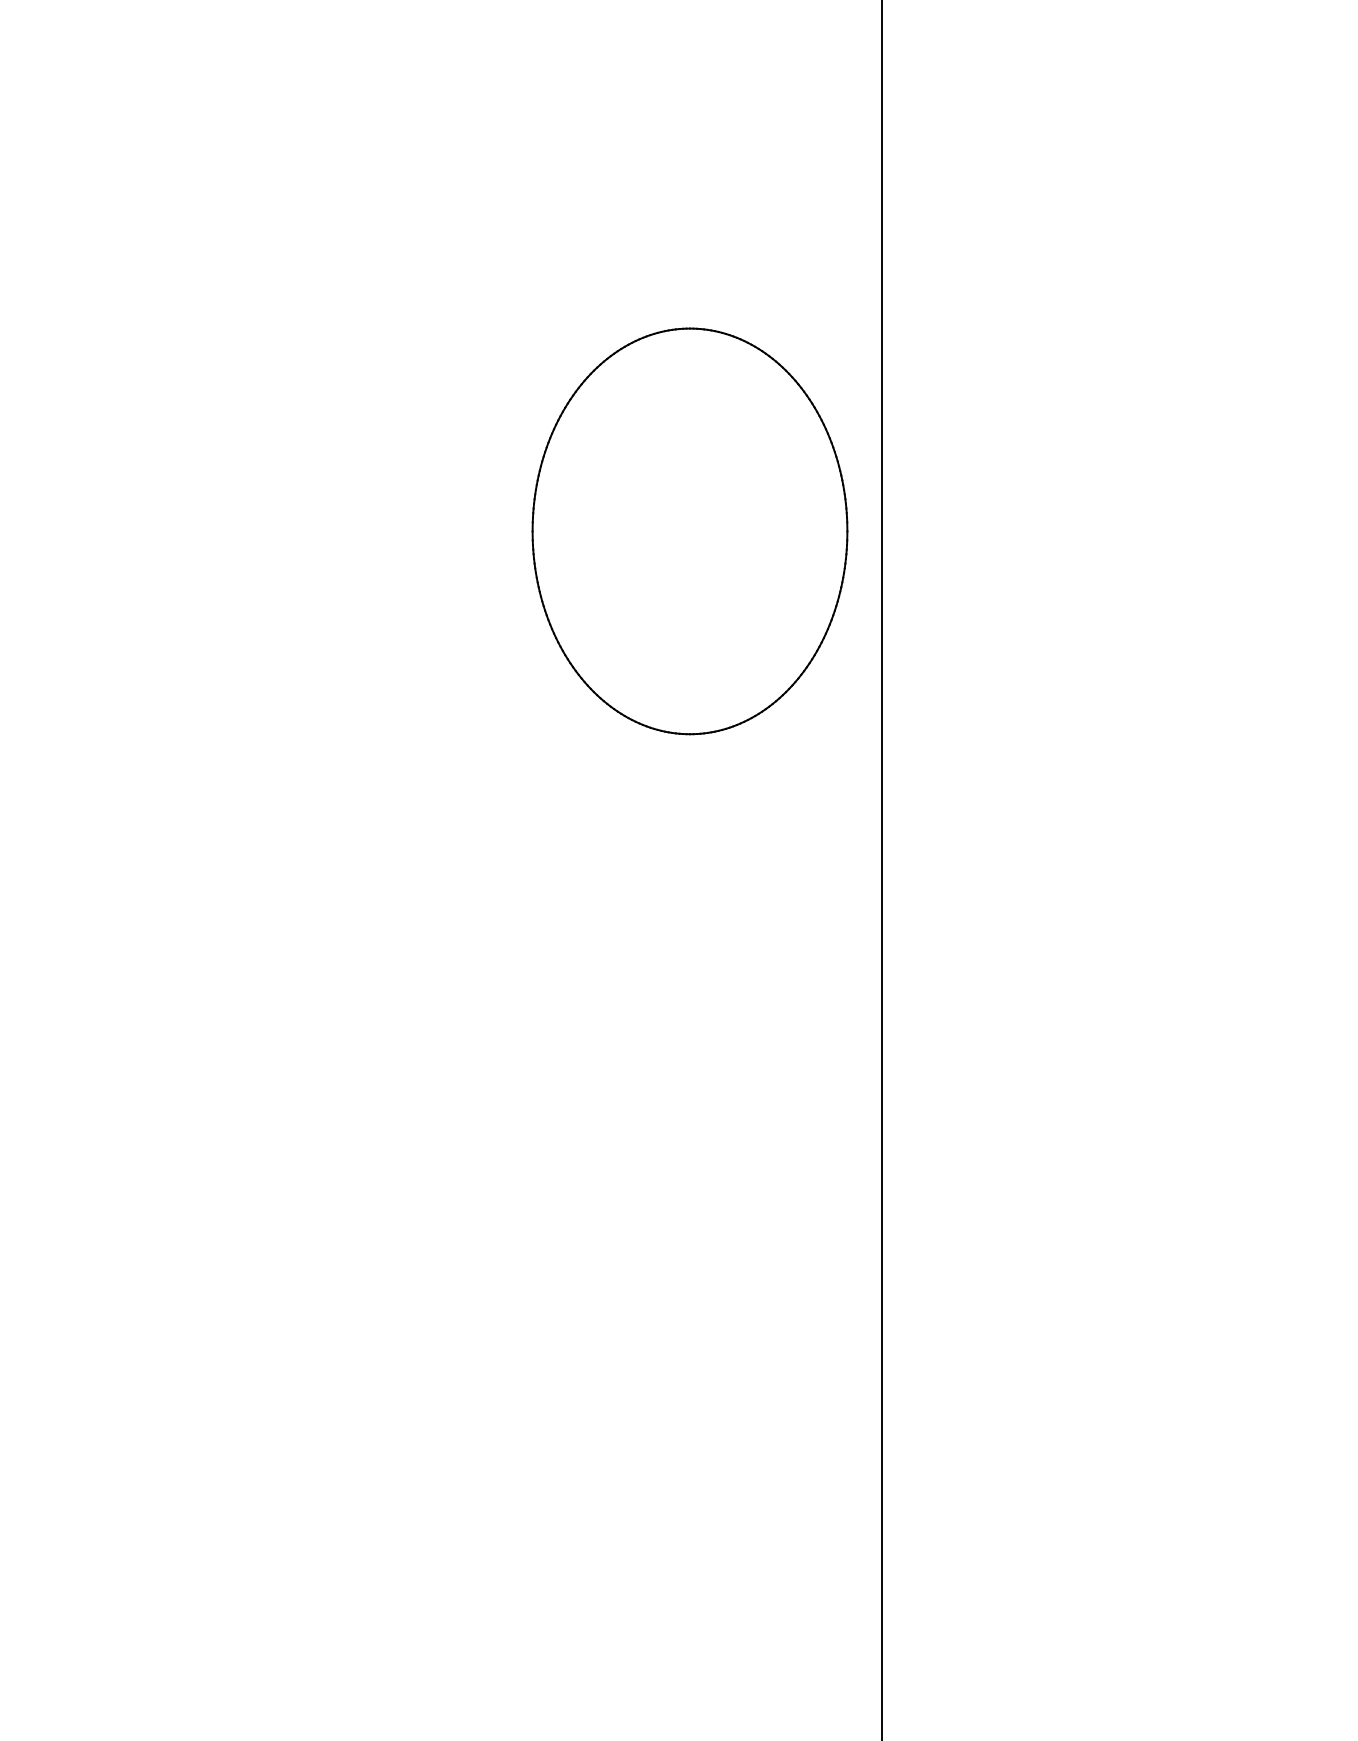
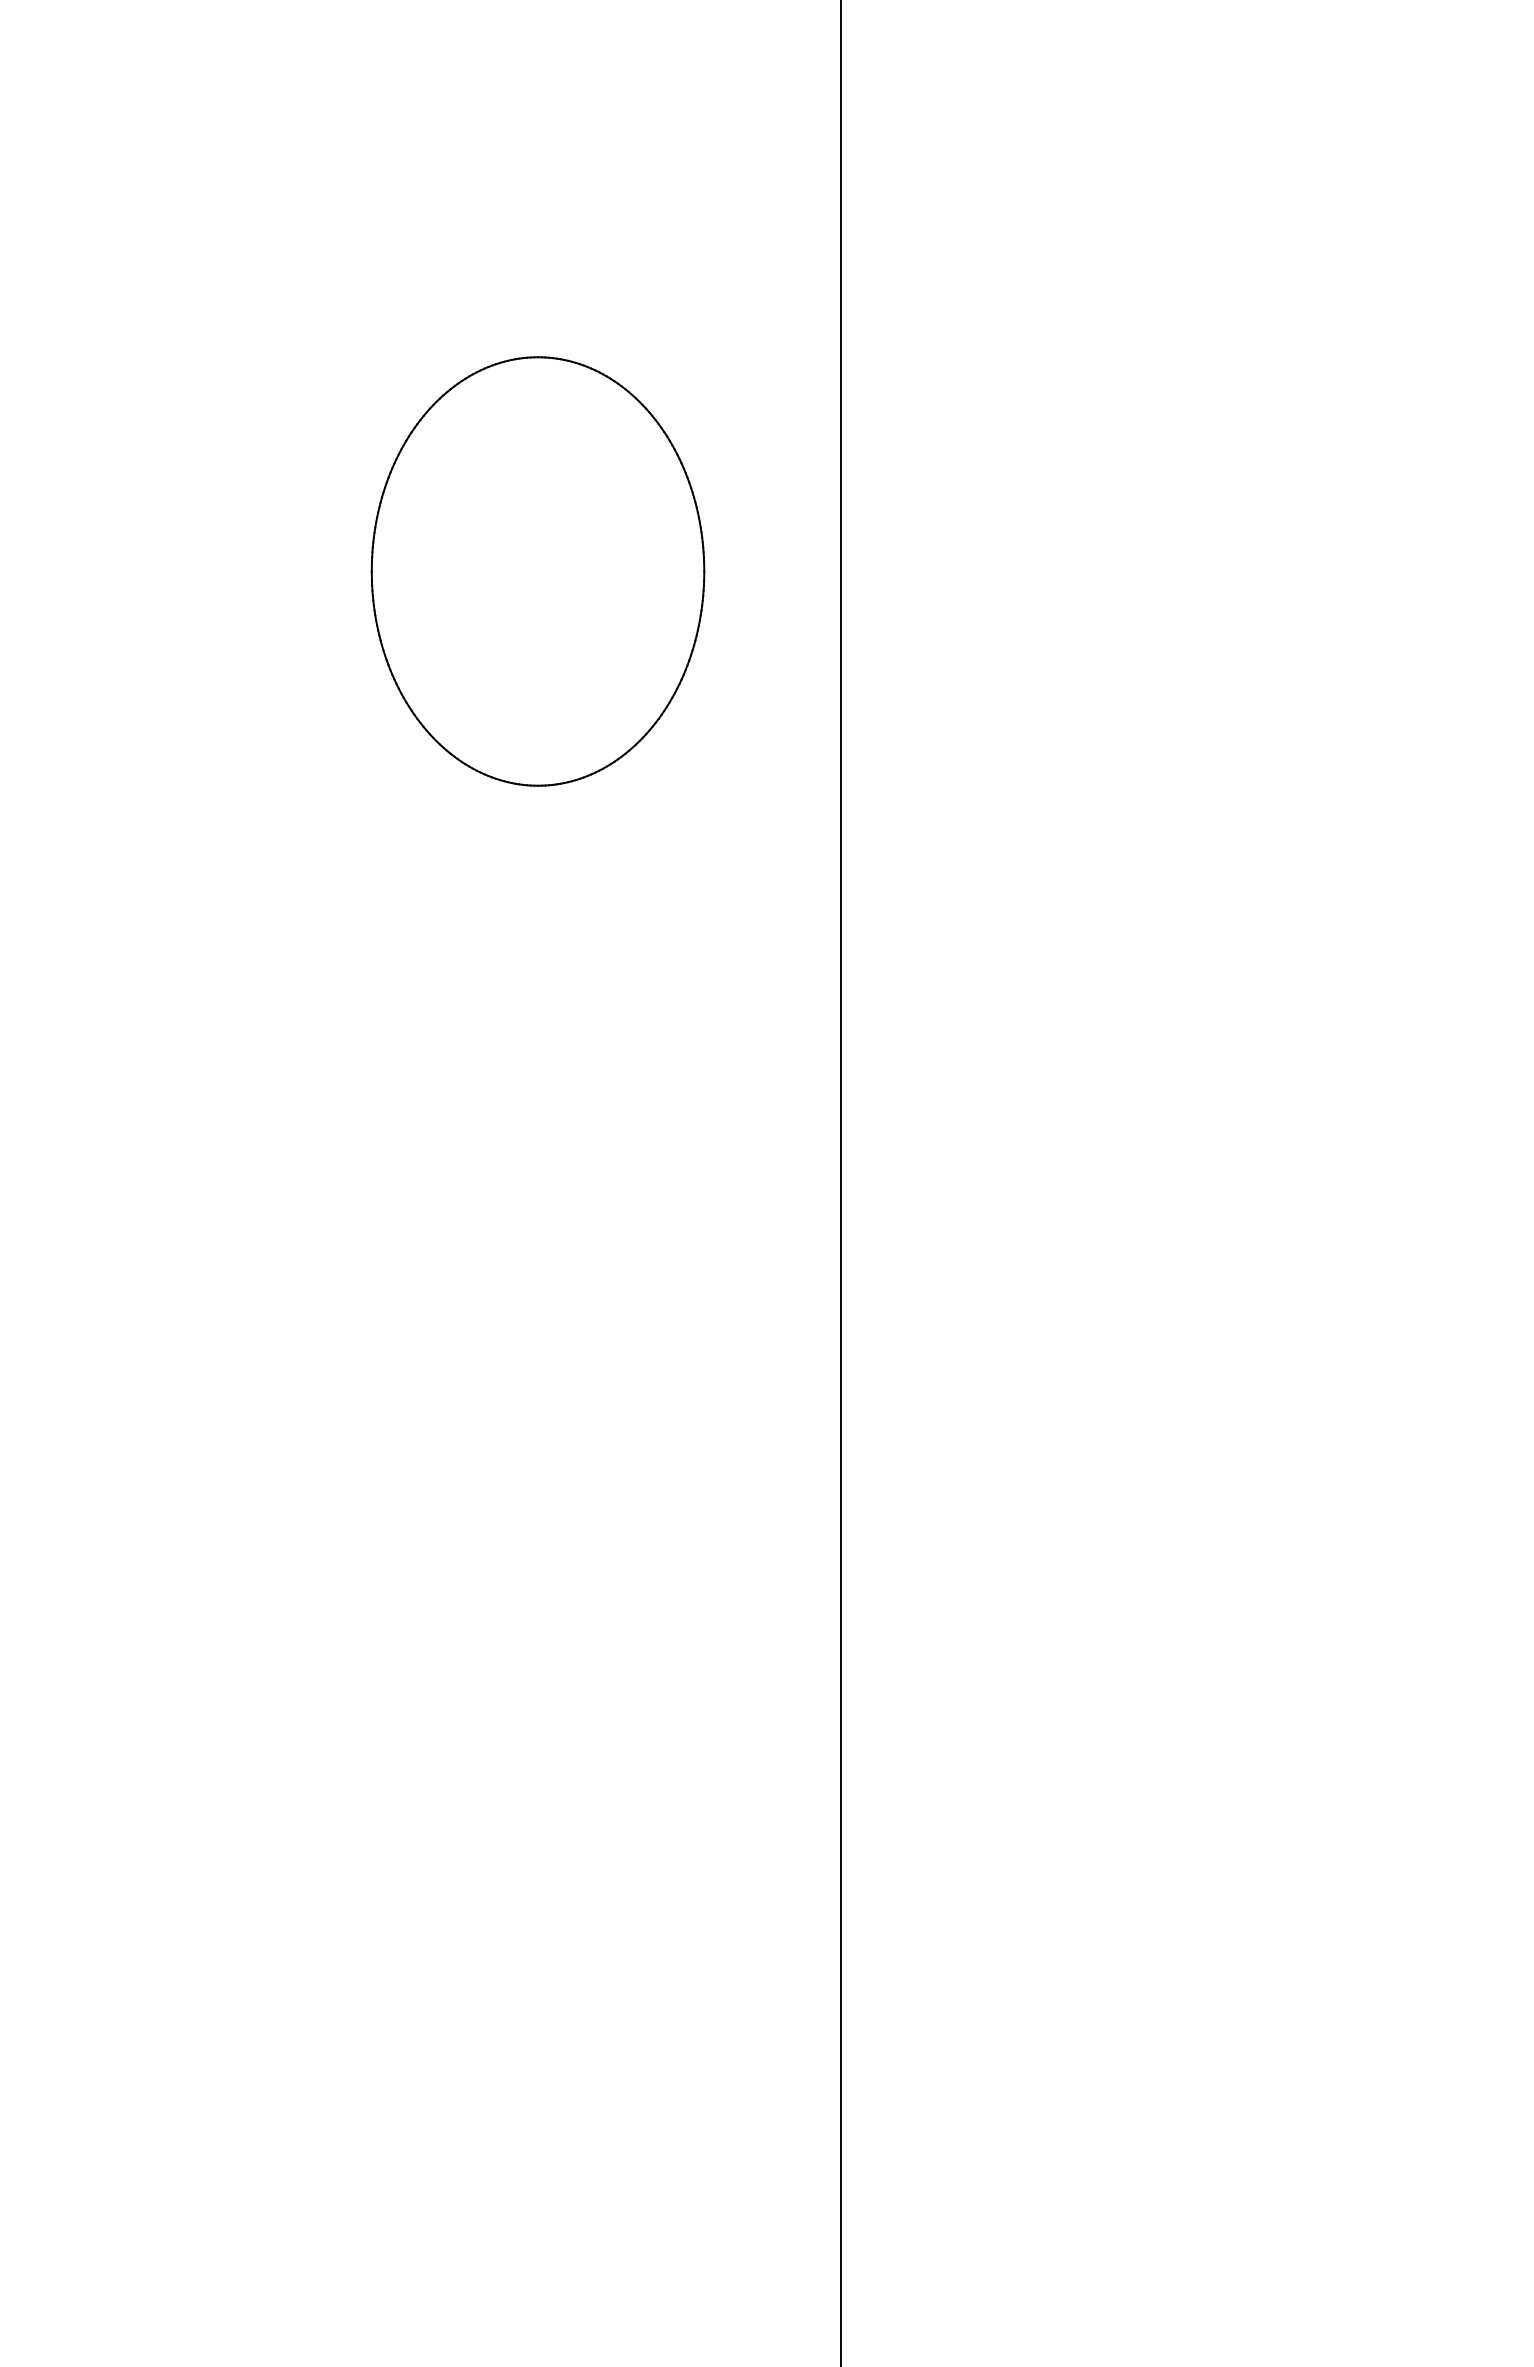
part: (689, 531) -> (537, 571), moved

